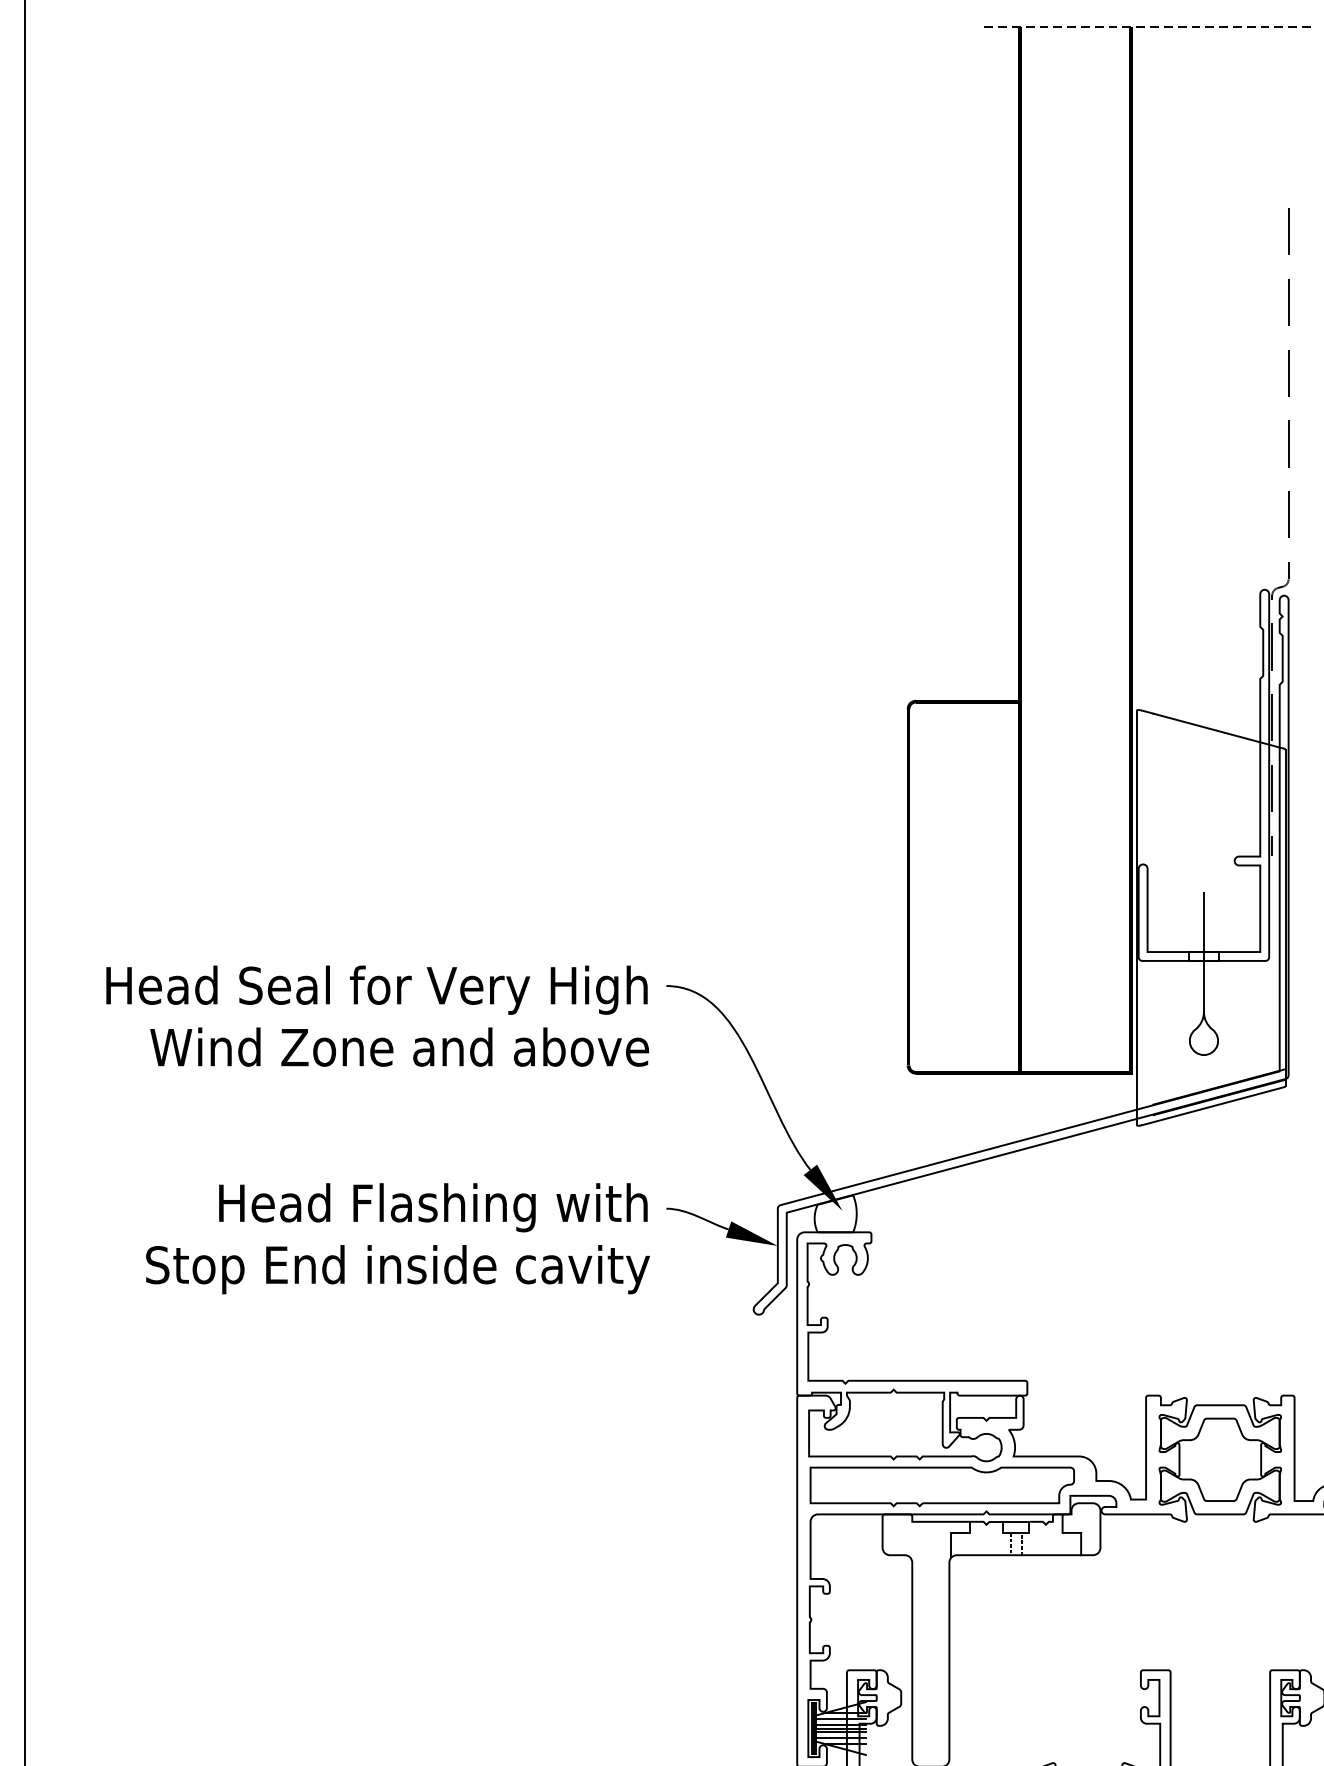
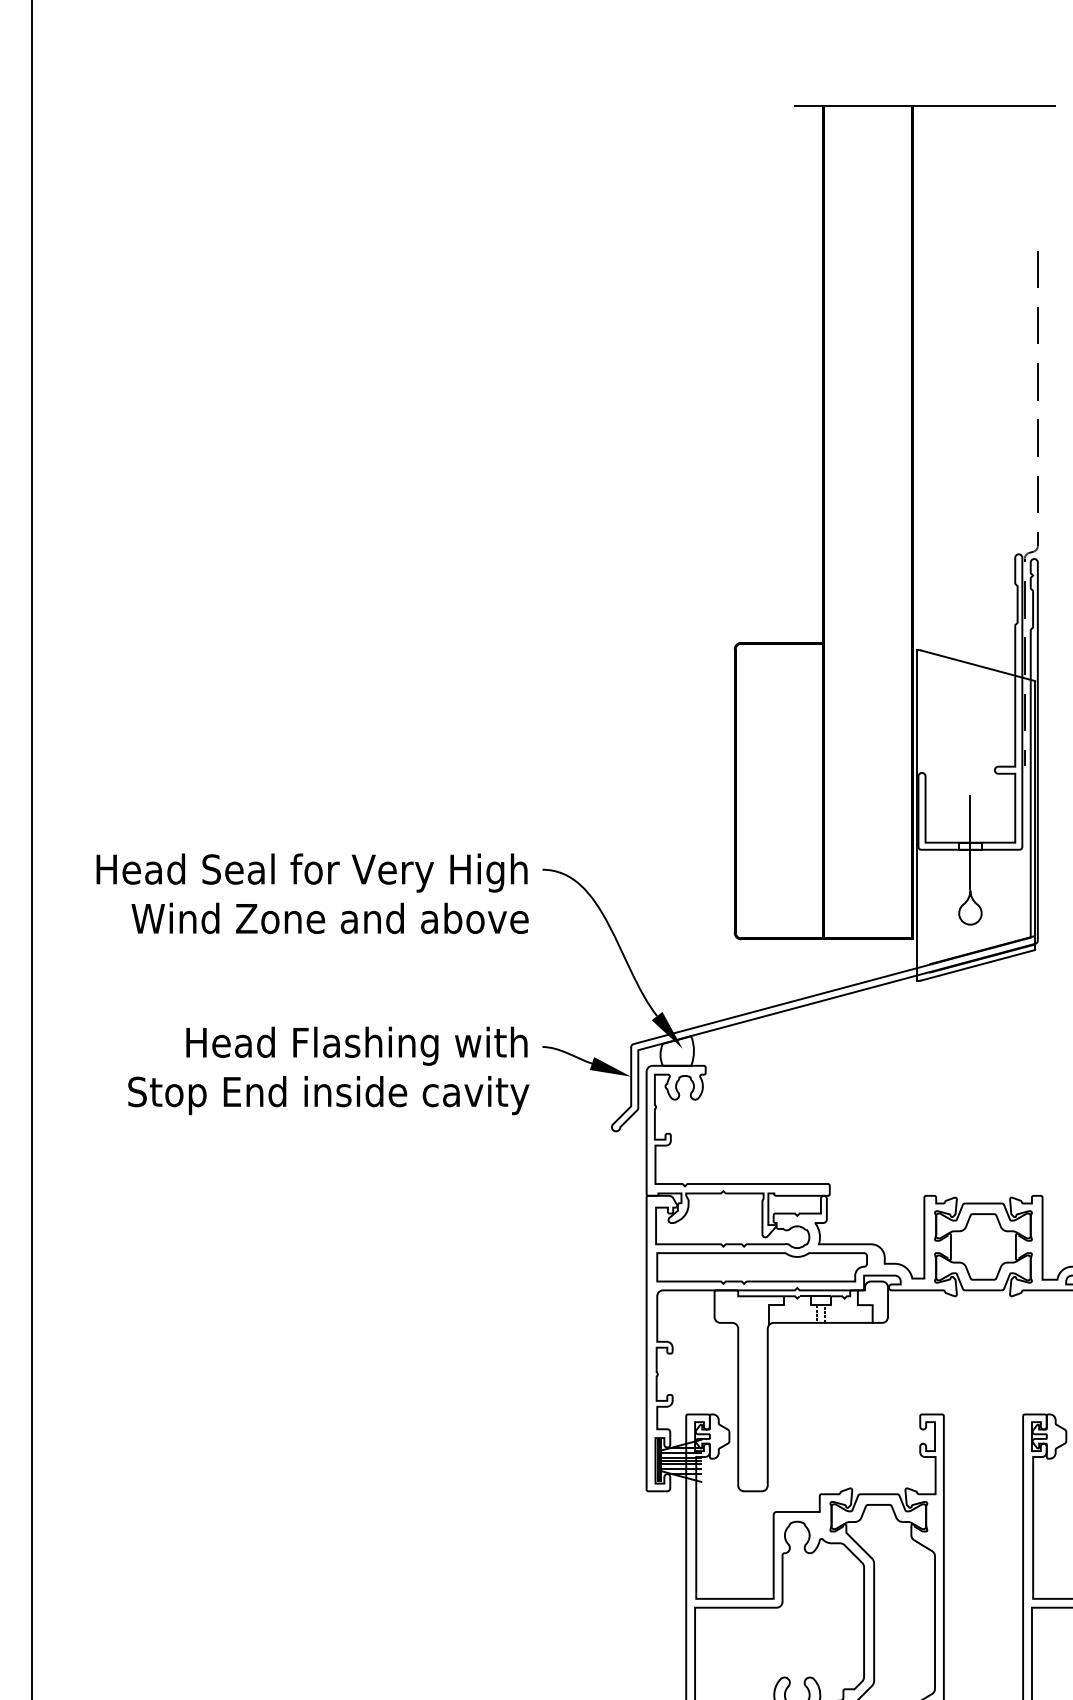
line: (1146, 27) -> (924, 106), dashed -> solid

